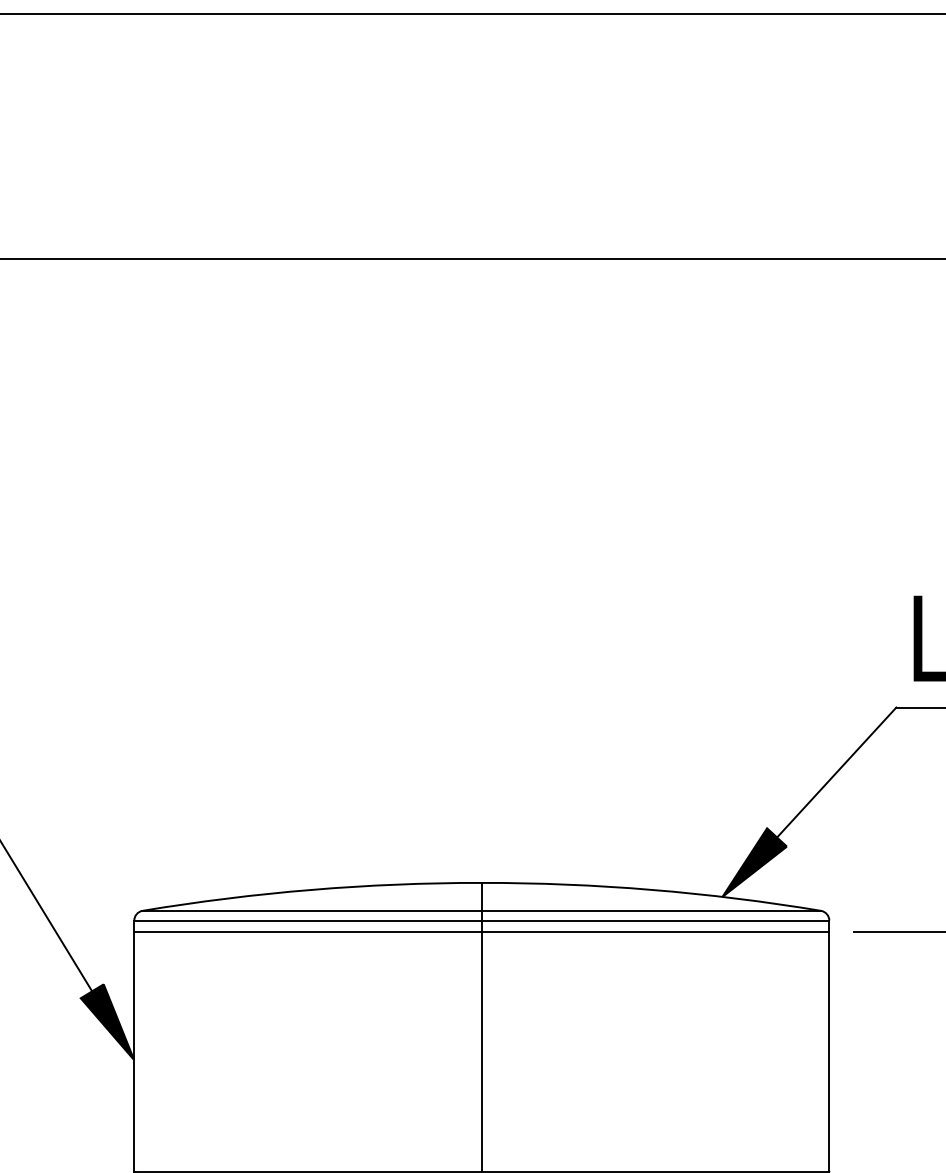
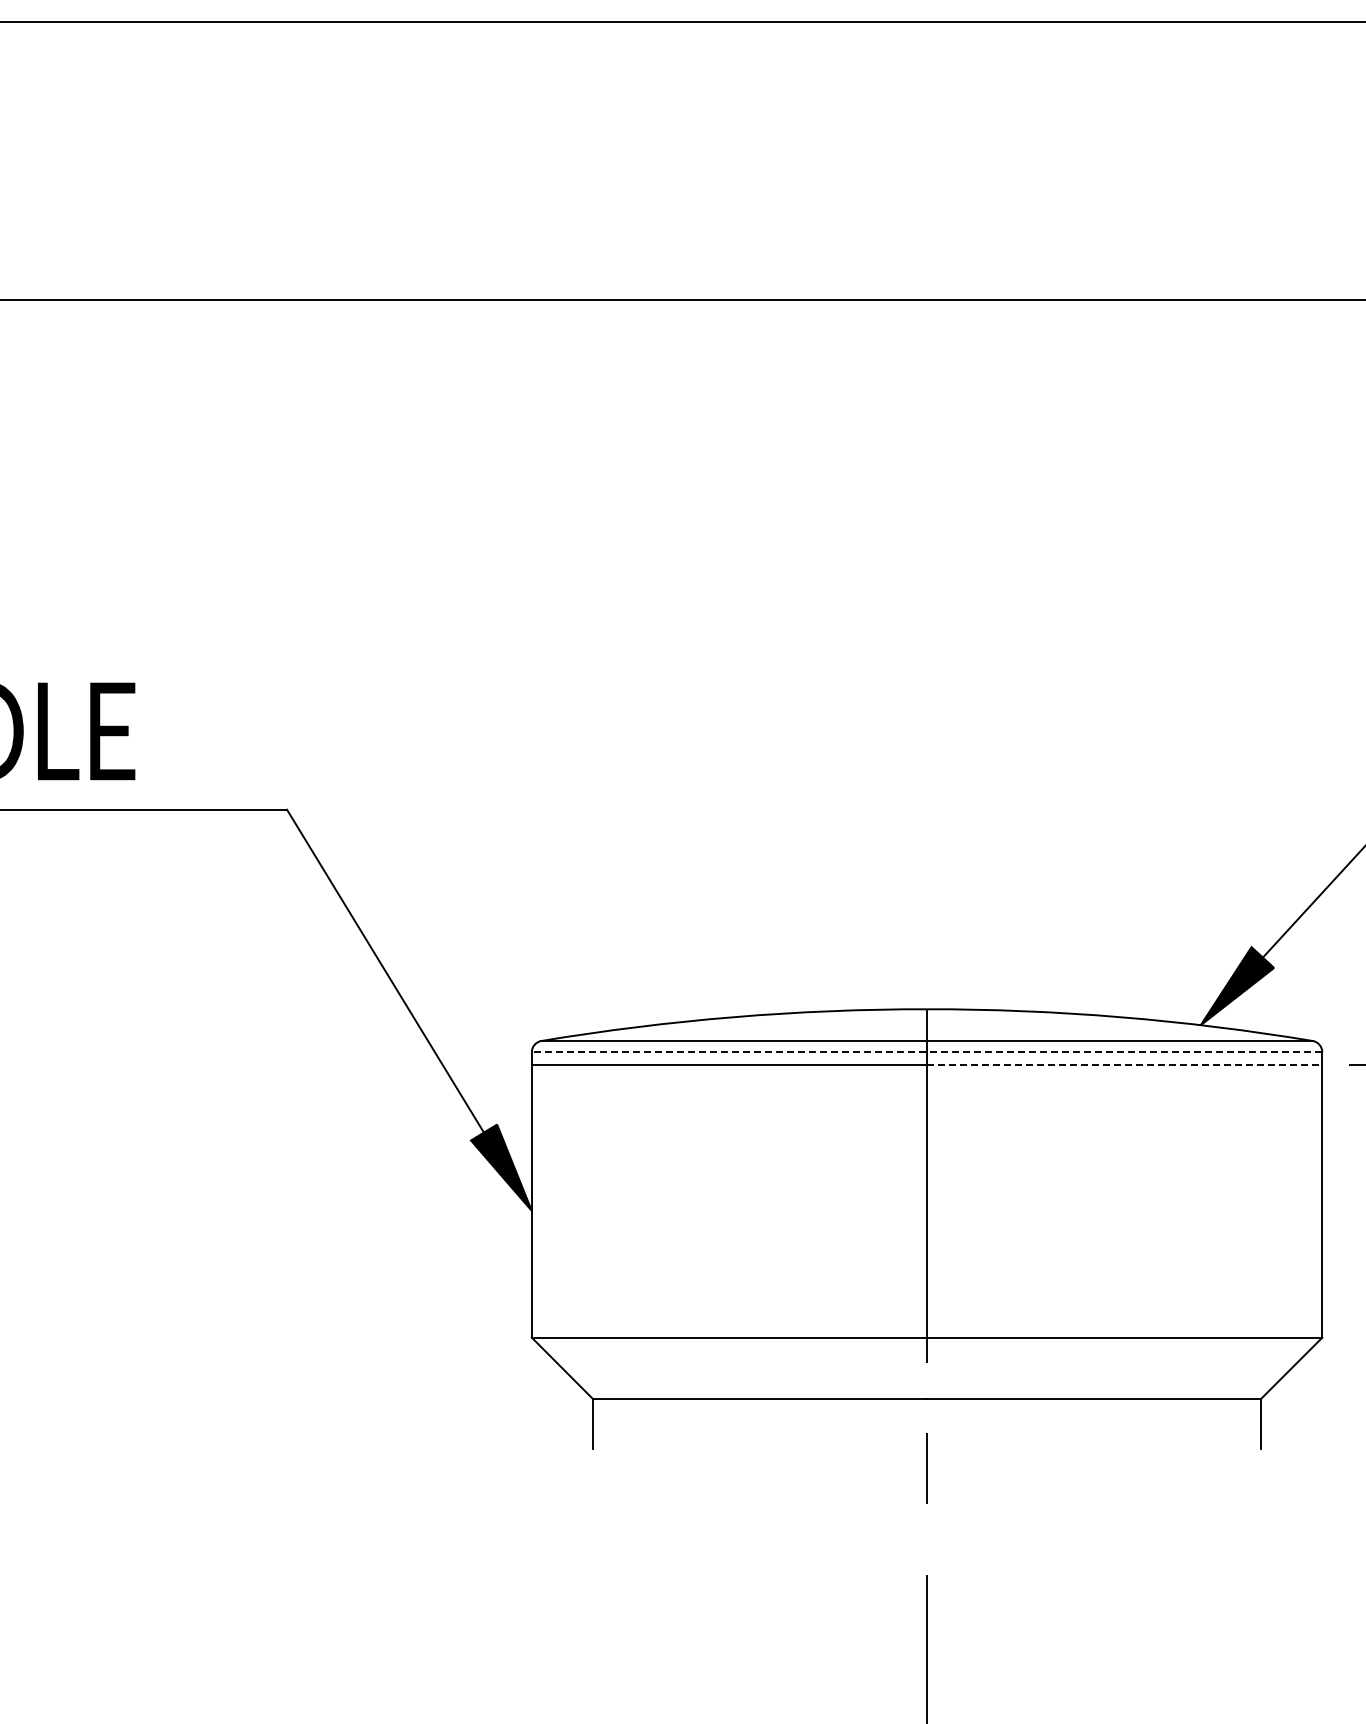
line: (481, 920) -> (926, 1052), solid -> dashed
line: (655, 932) -> (1124, 1065), solid -> dashed

